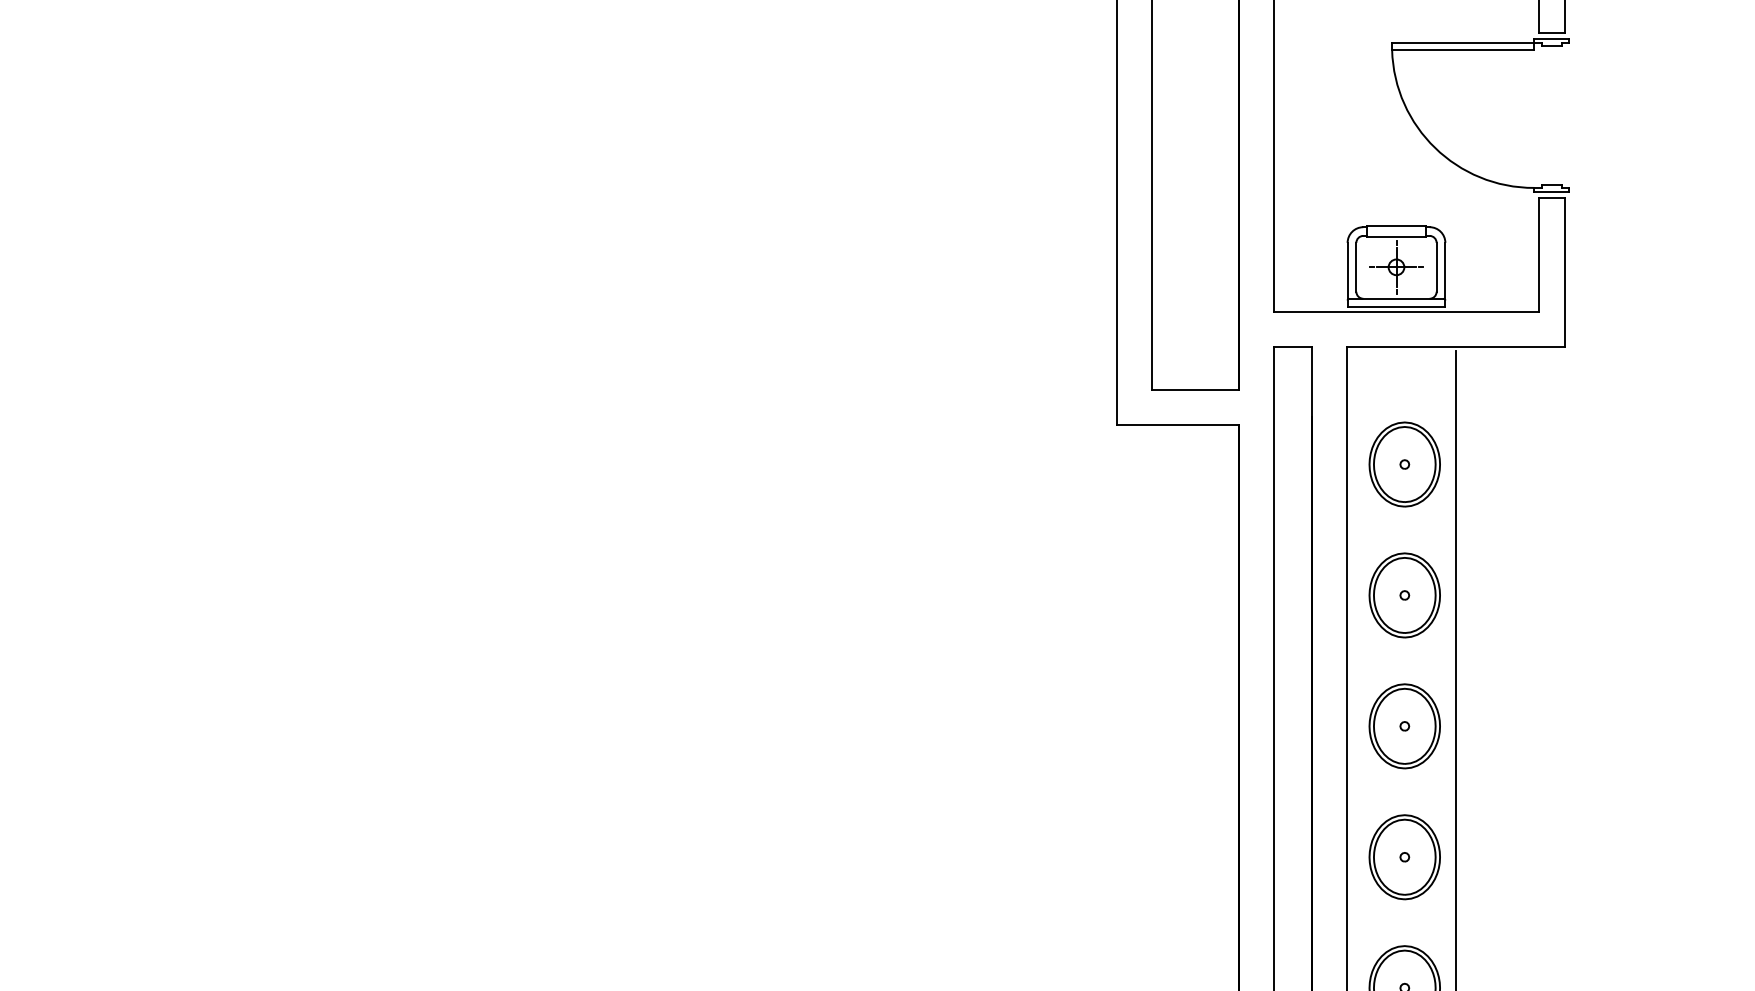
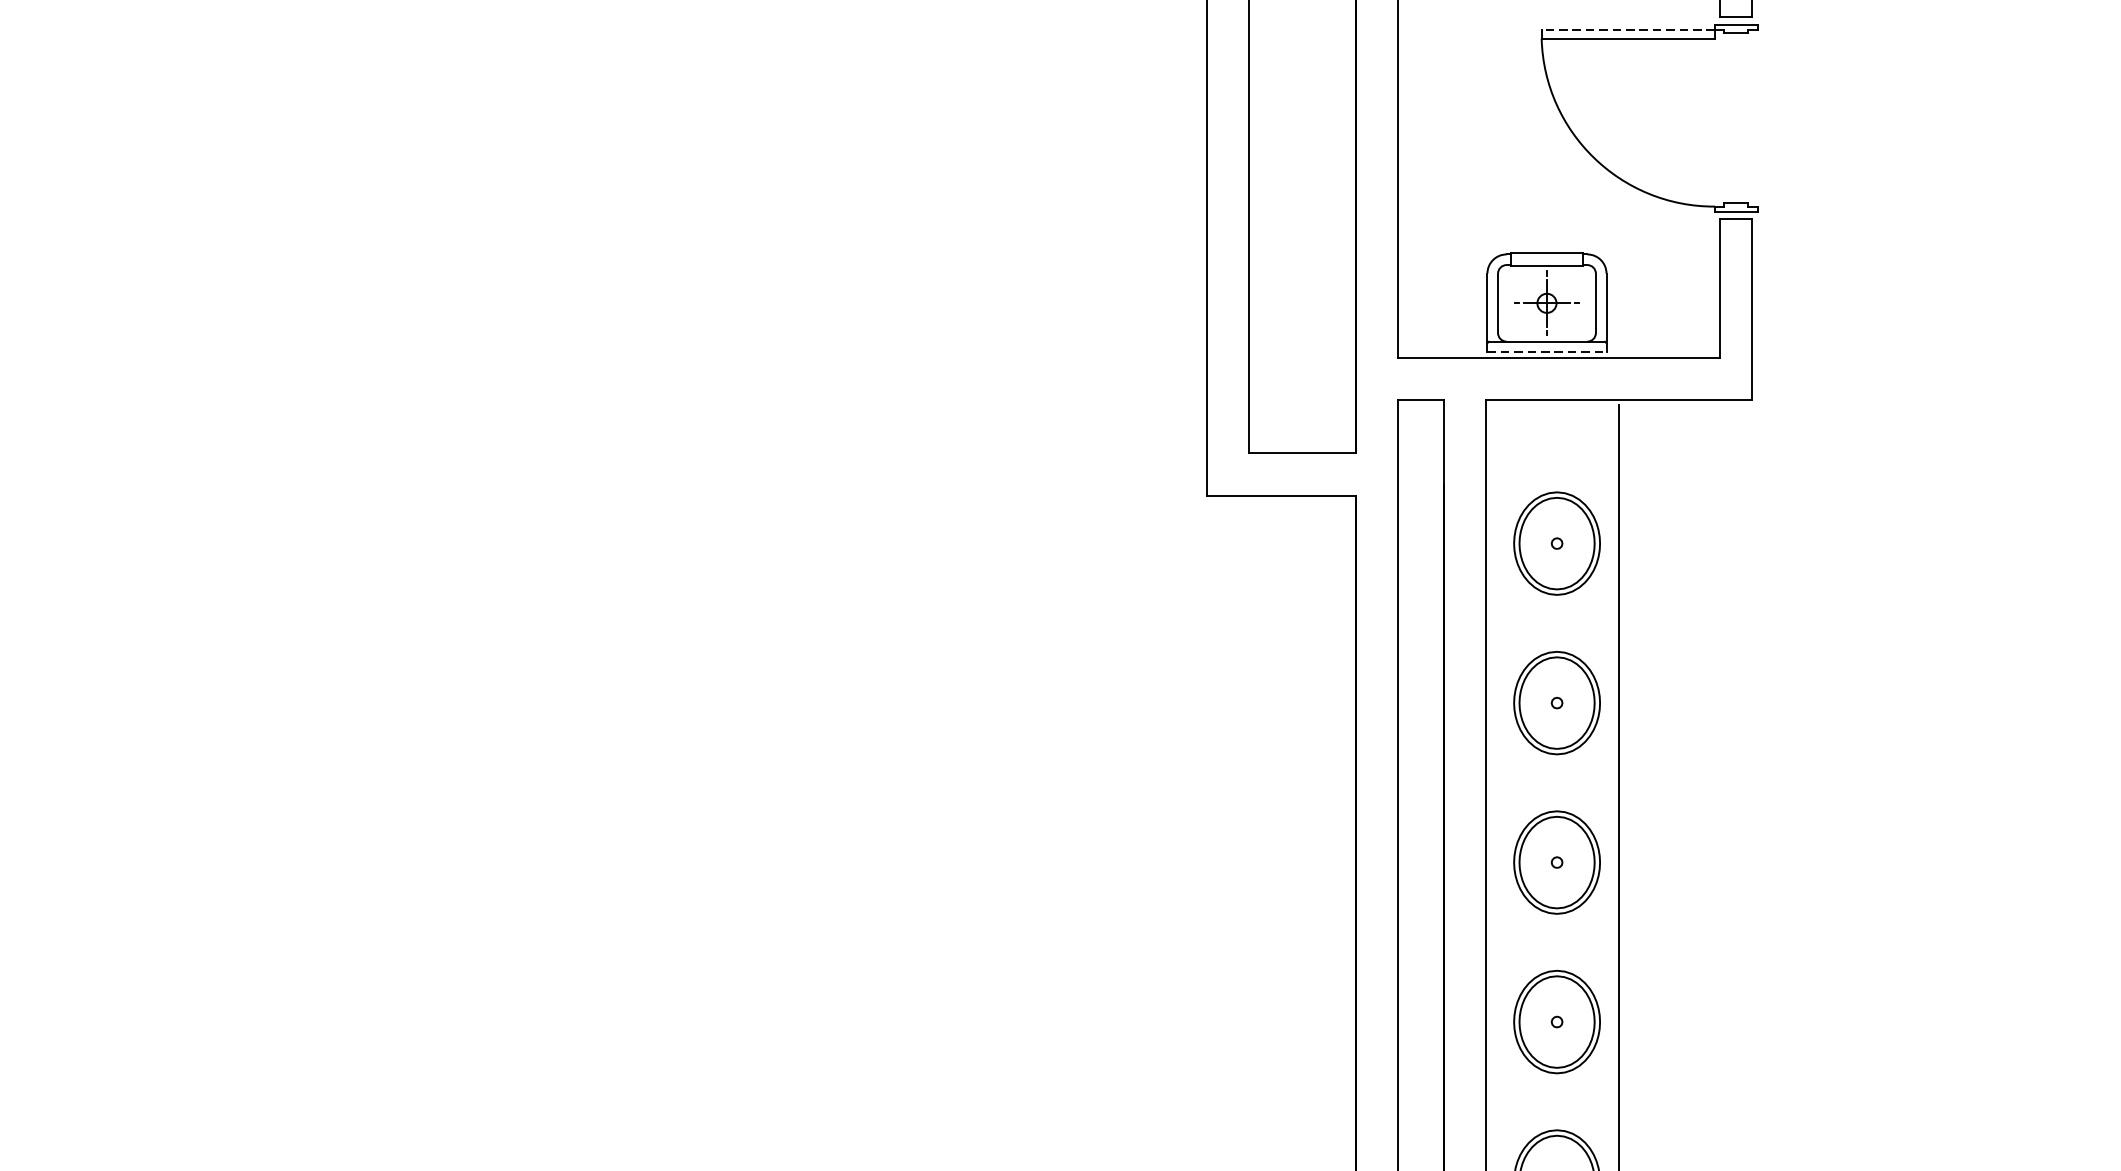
line: (1462, 43) -> (1627, 30), solid -> dashed
line: (1396, 307) -> (1546, 352), solid -> dashed

